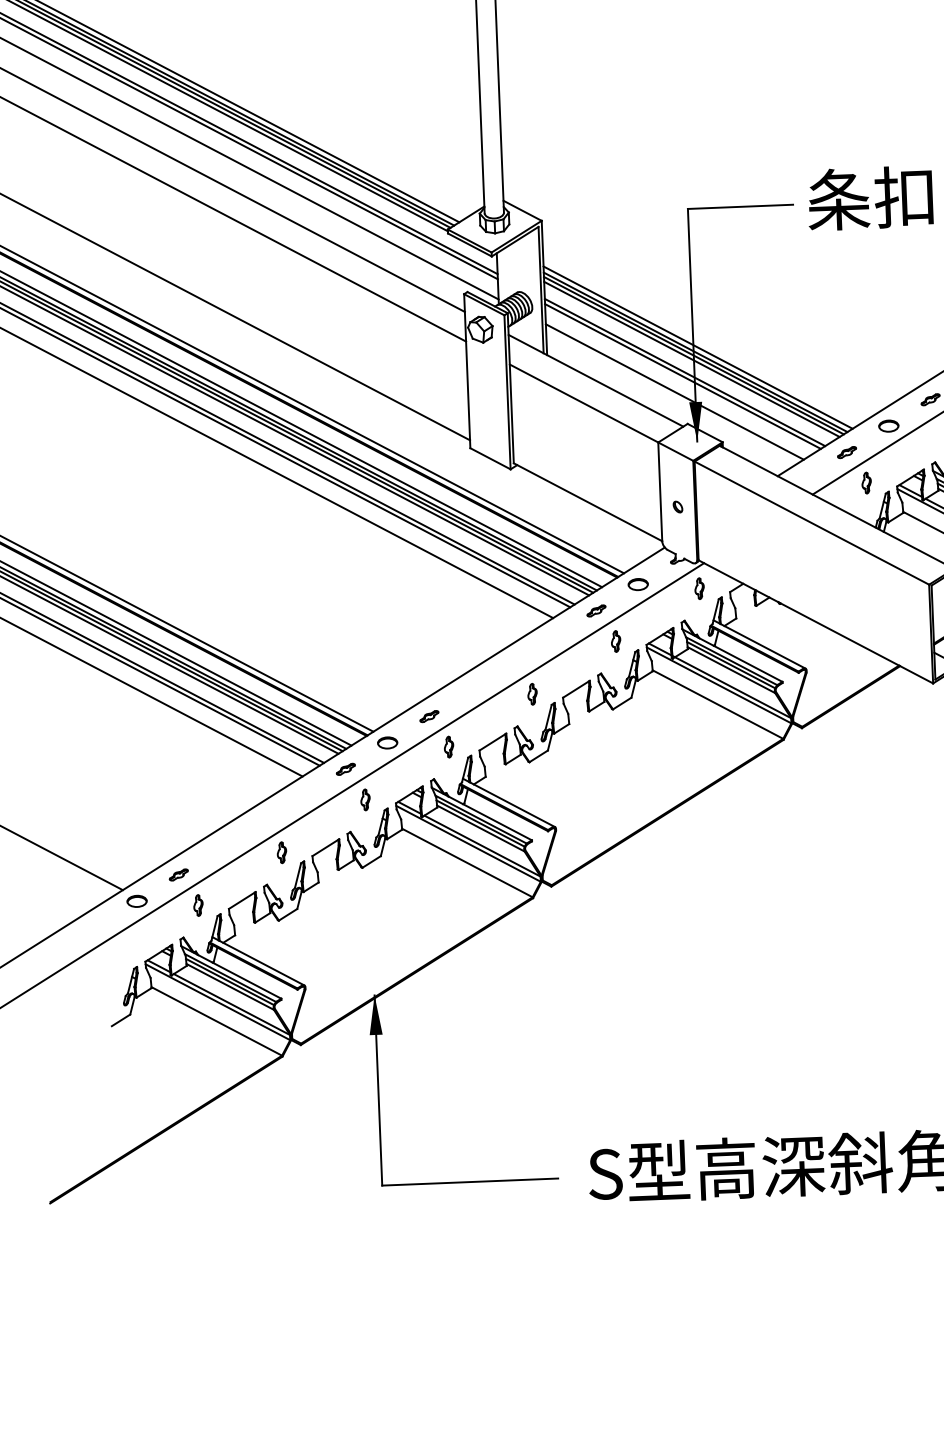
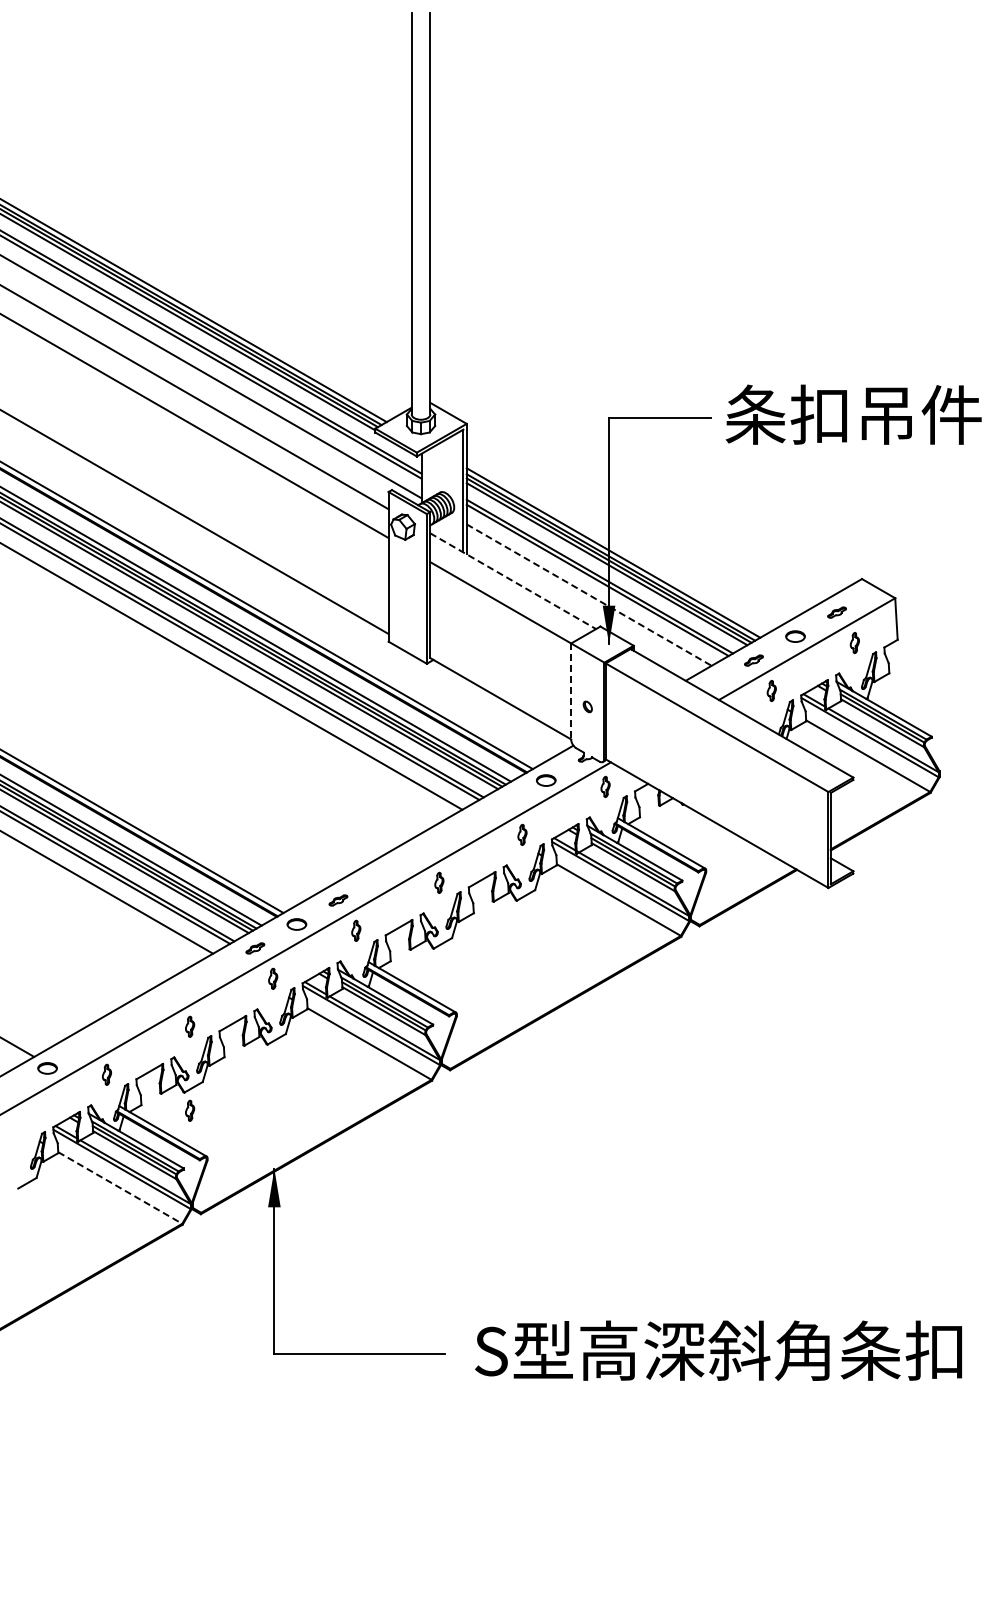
line: (596, 381) -> (513, 581), solid -> dashed
line: (675, 392) -> (589, 595), solid -> dashed
line: (660, 492) -> (571, 692), solid -> dashed
part: (596, 610) -> (504, 804), removed
part: (178, 875) -> (88, 1044), removed
part: (285, 938) -> (190, 1110), added
line: (217, 1020) -> (120, 1187), solid -> dashed

